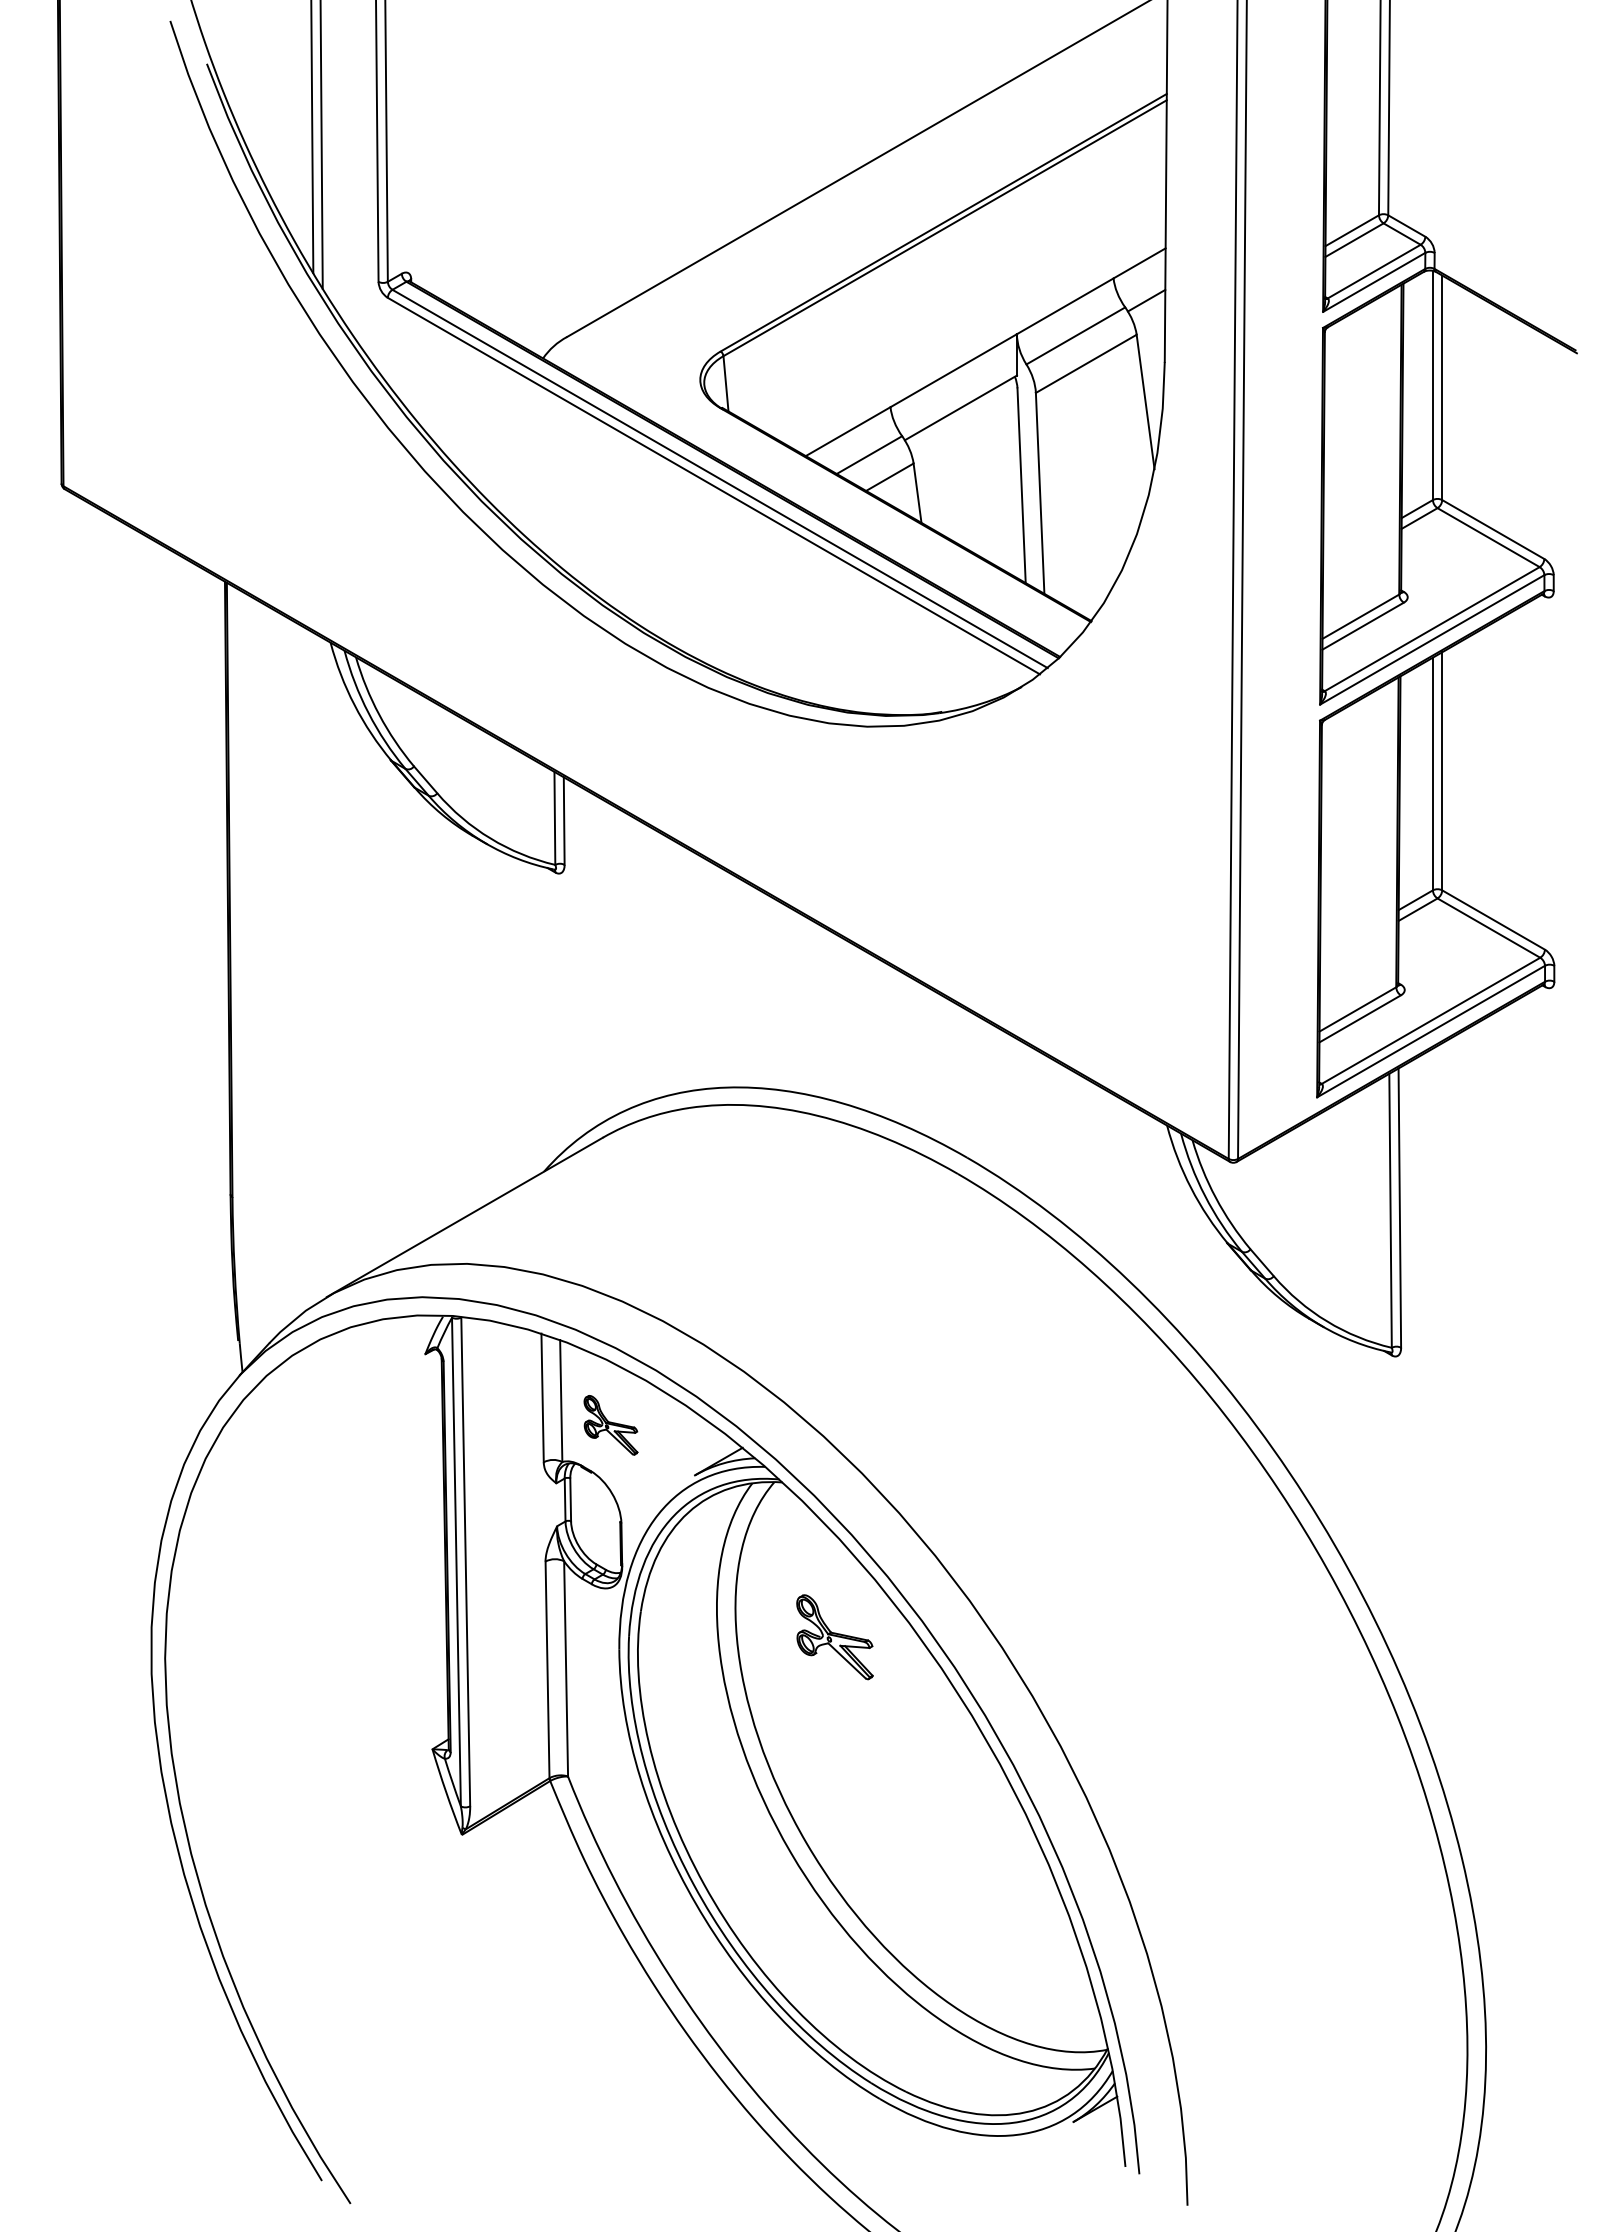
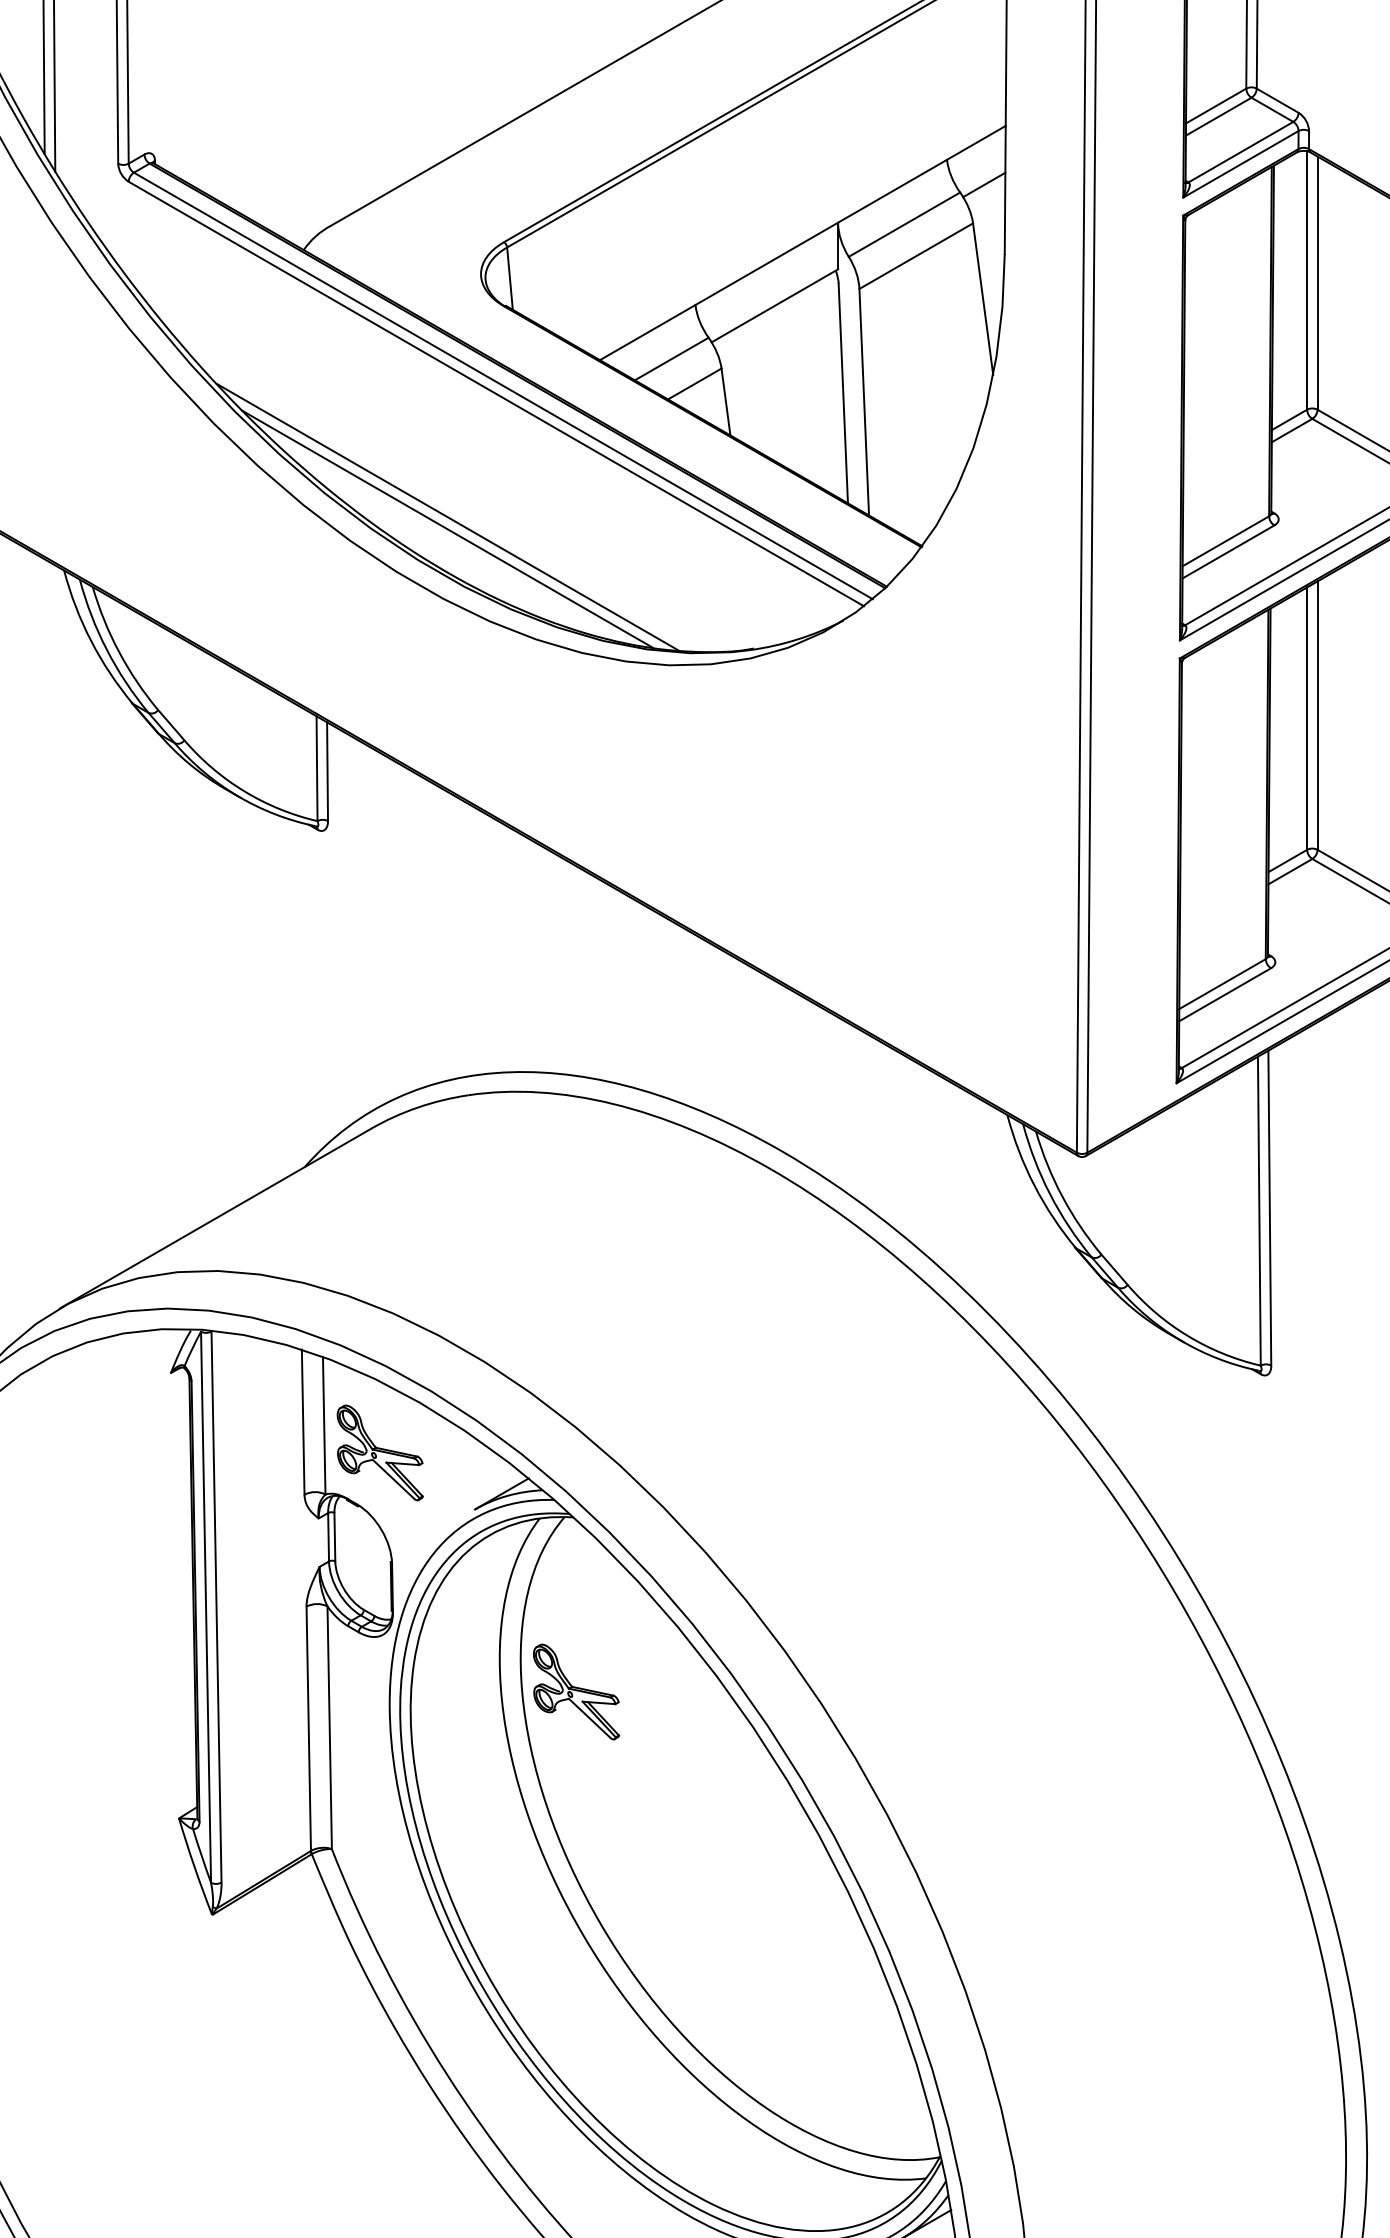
line: (670, 595) -> (447, 517), added
line: (670, 605) -> (447, 528), added
part: (610, 1425) -> (379, 1453), size x1.43
part: (834, 1637) -> (575, 1692), moved

